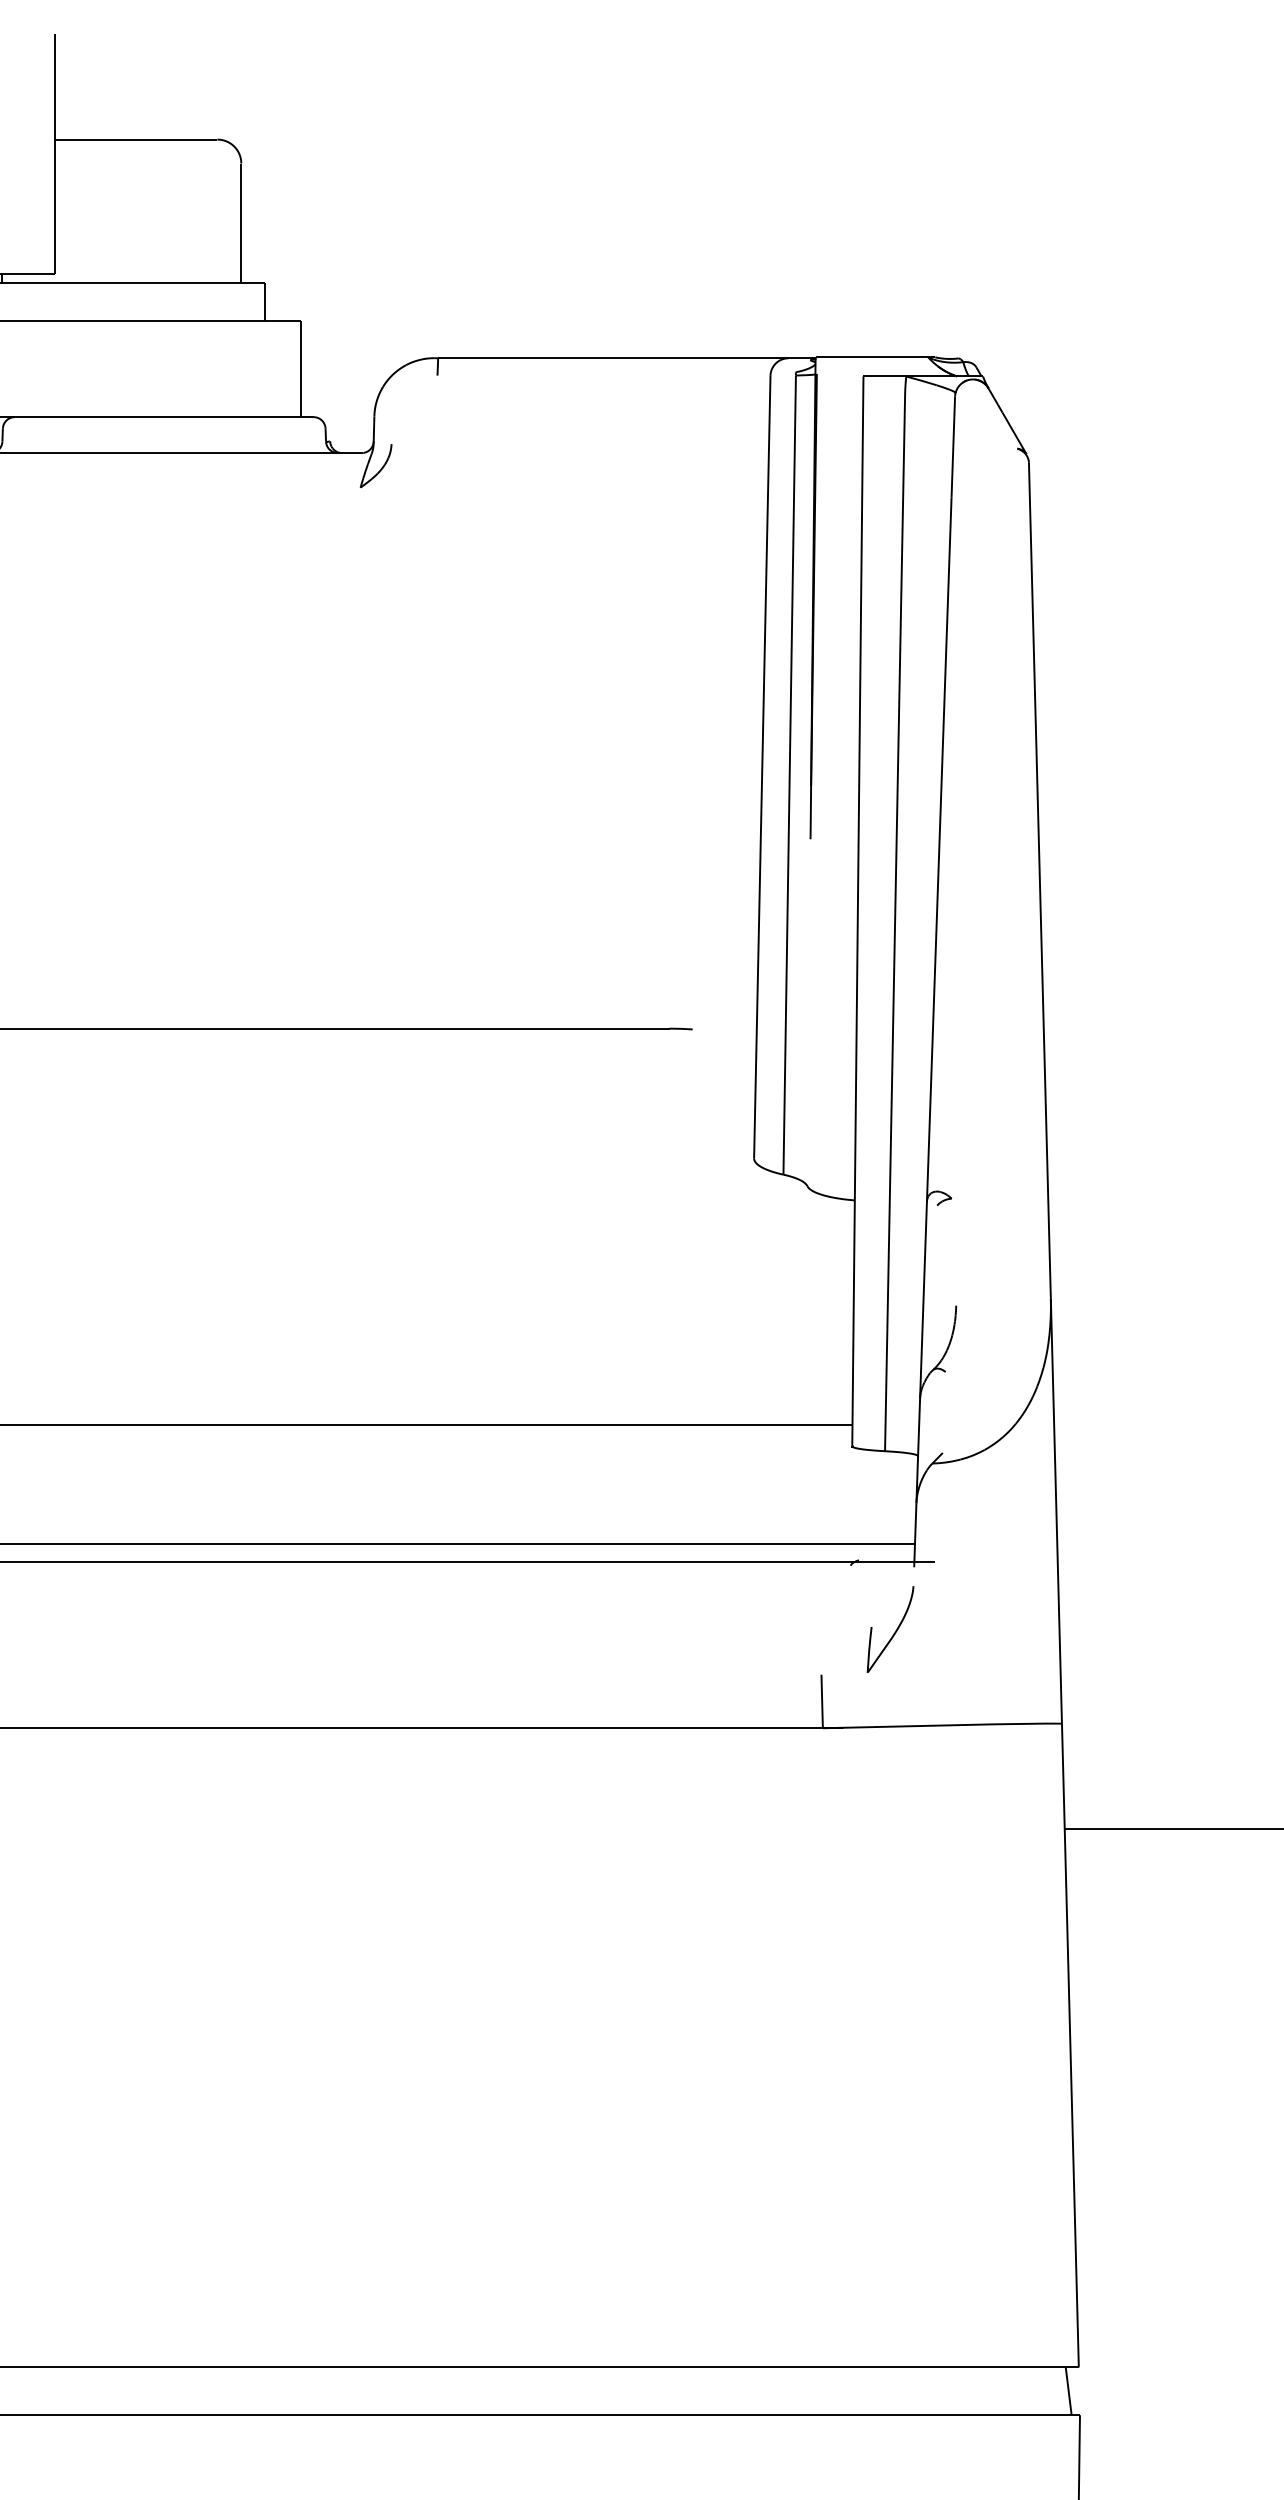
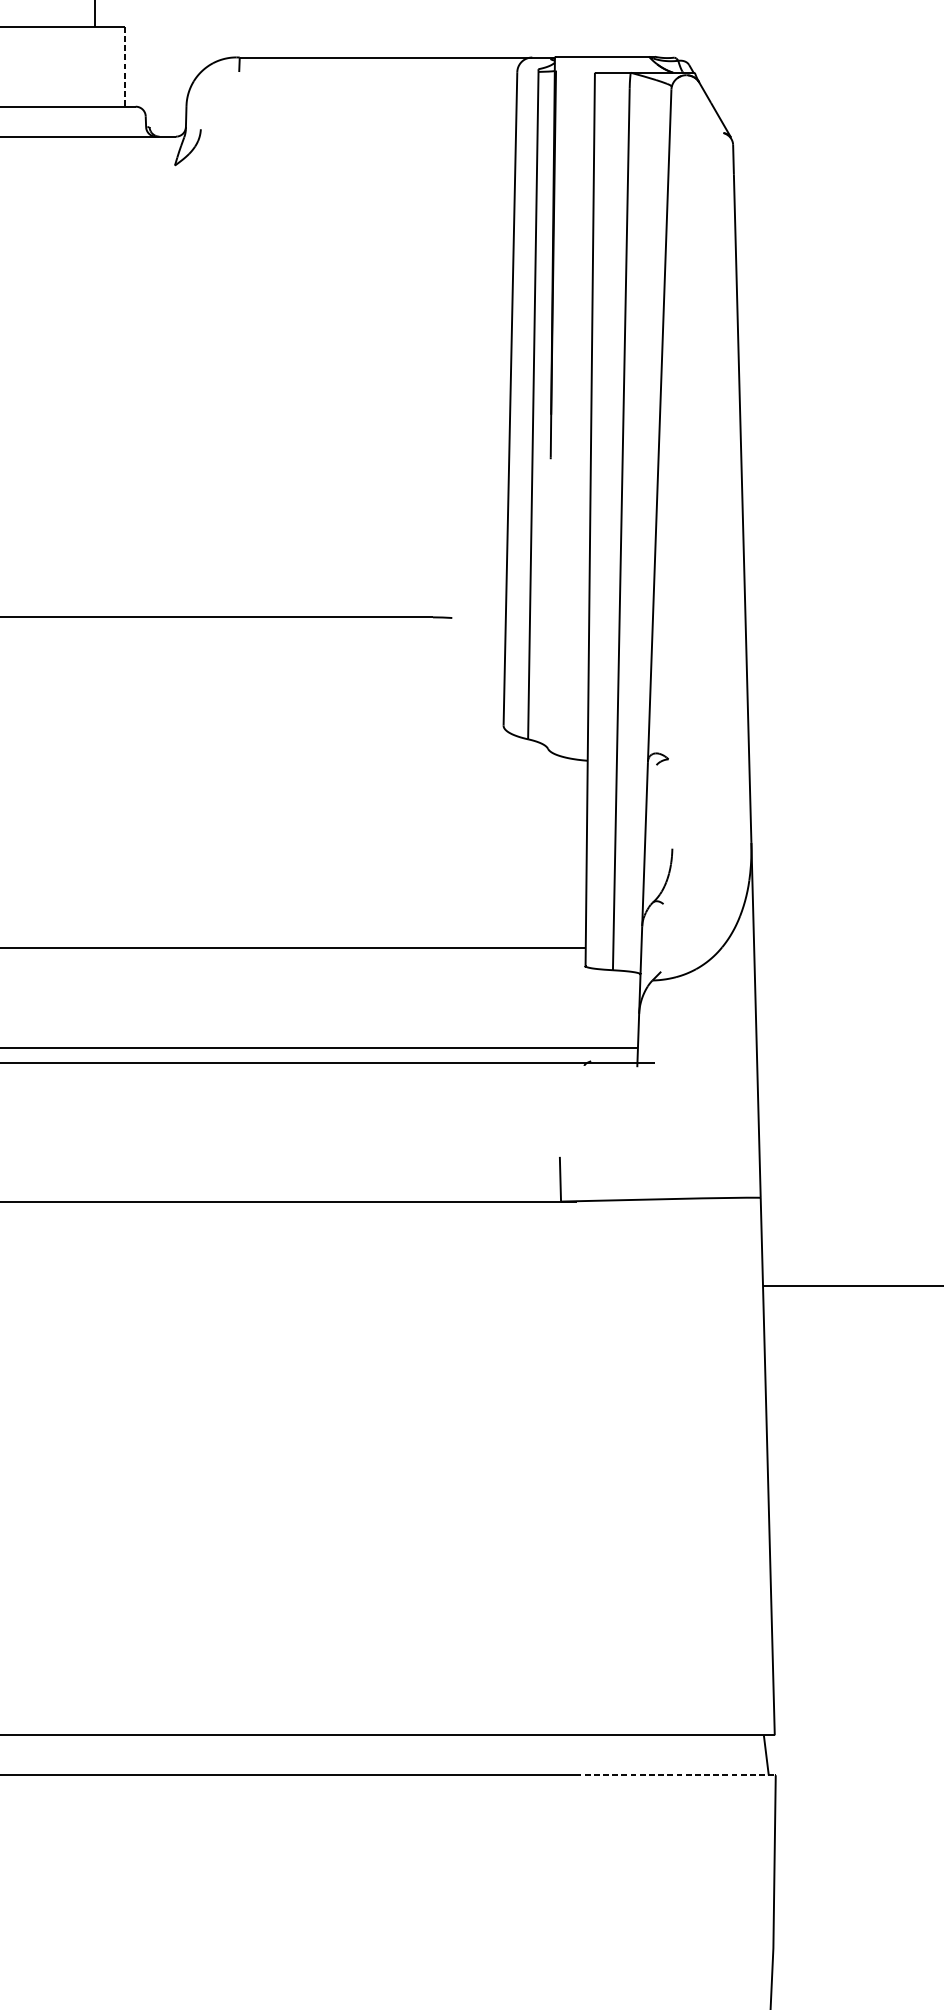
line: (301, 369) -> (125, 66), solid -> dashed
part: (890, 1629) -> (617, 1119), removed
line: (959, 2415) -> (675, 1775), solid -> dashed

